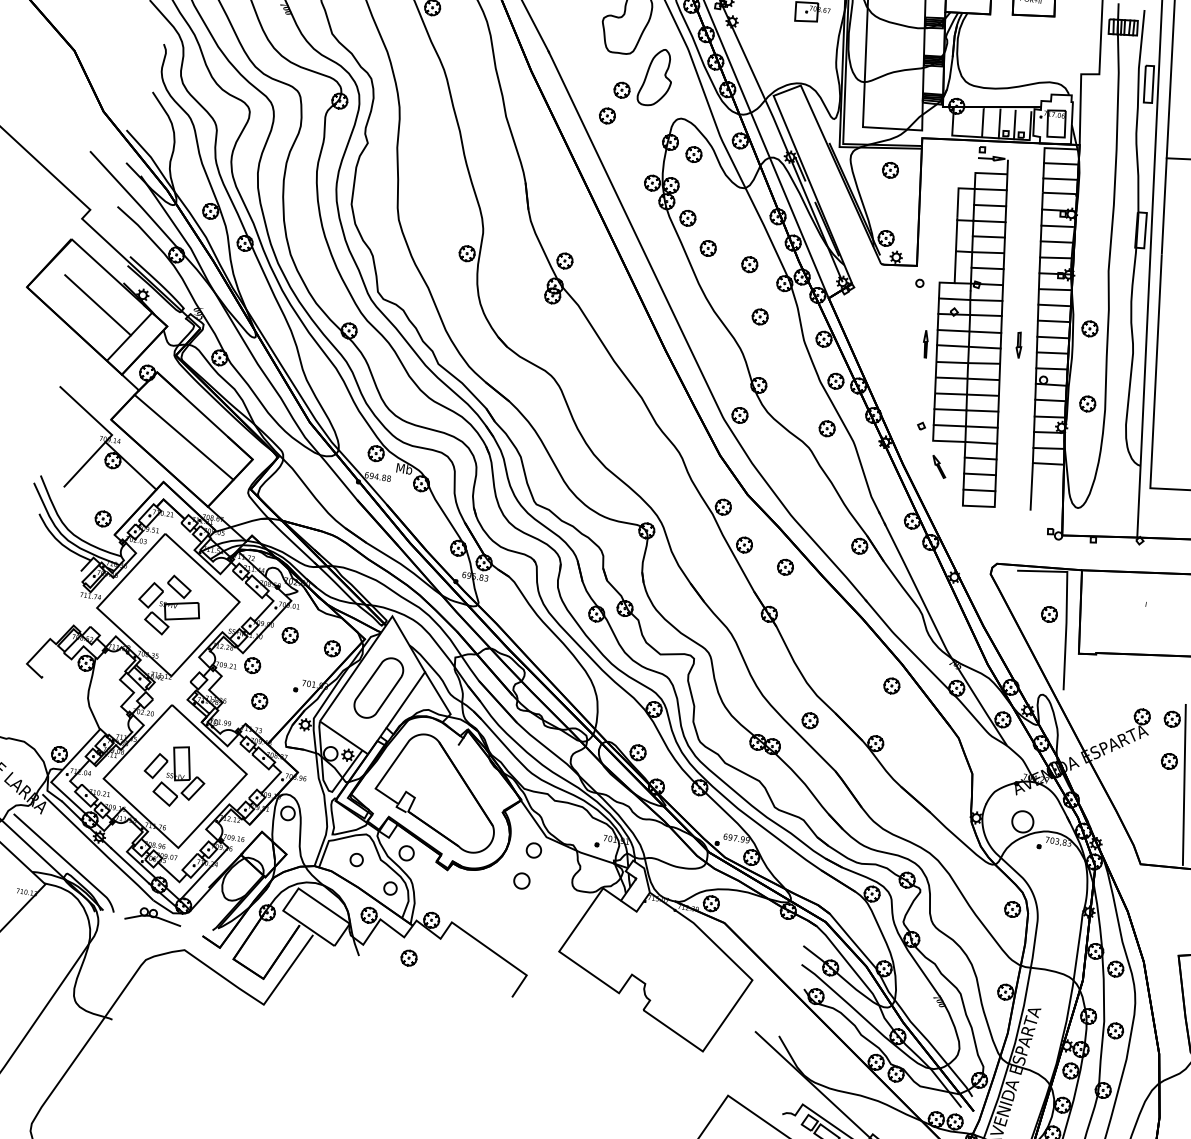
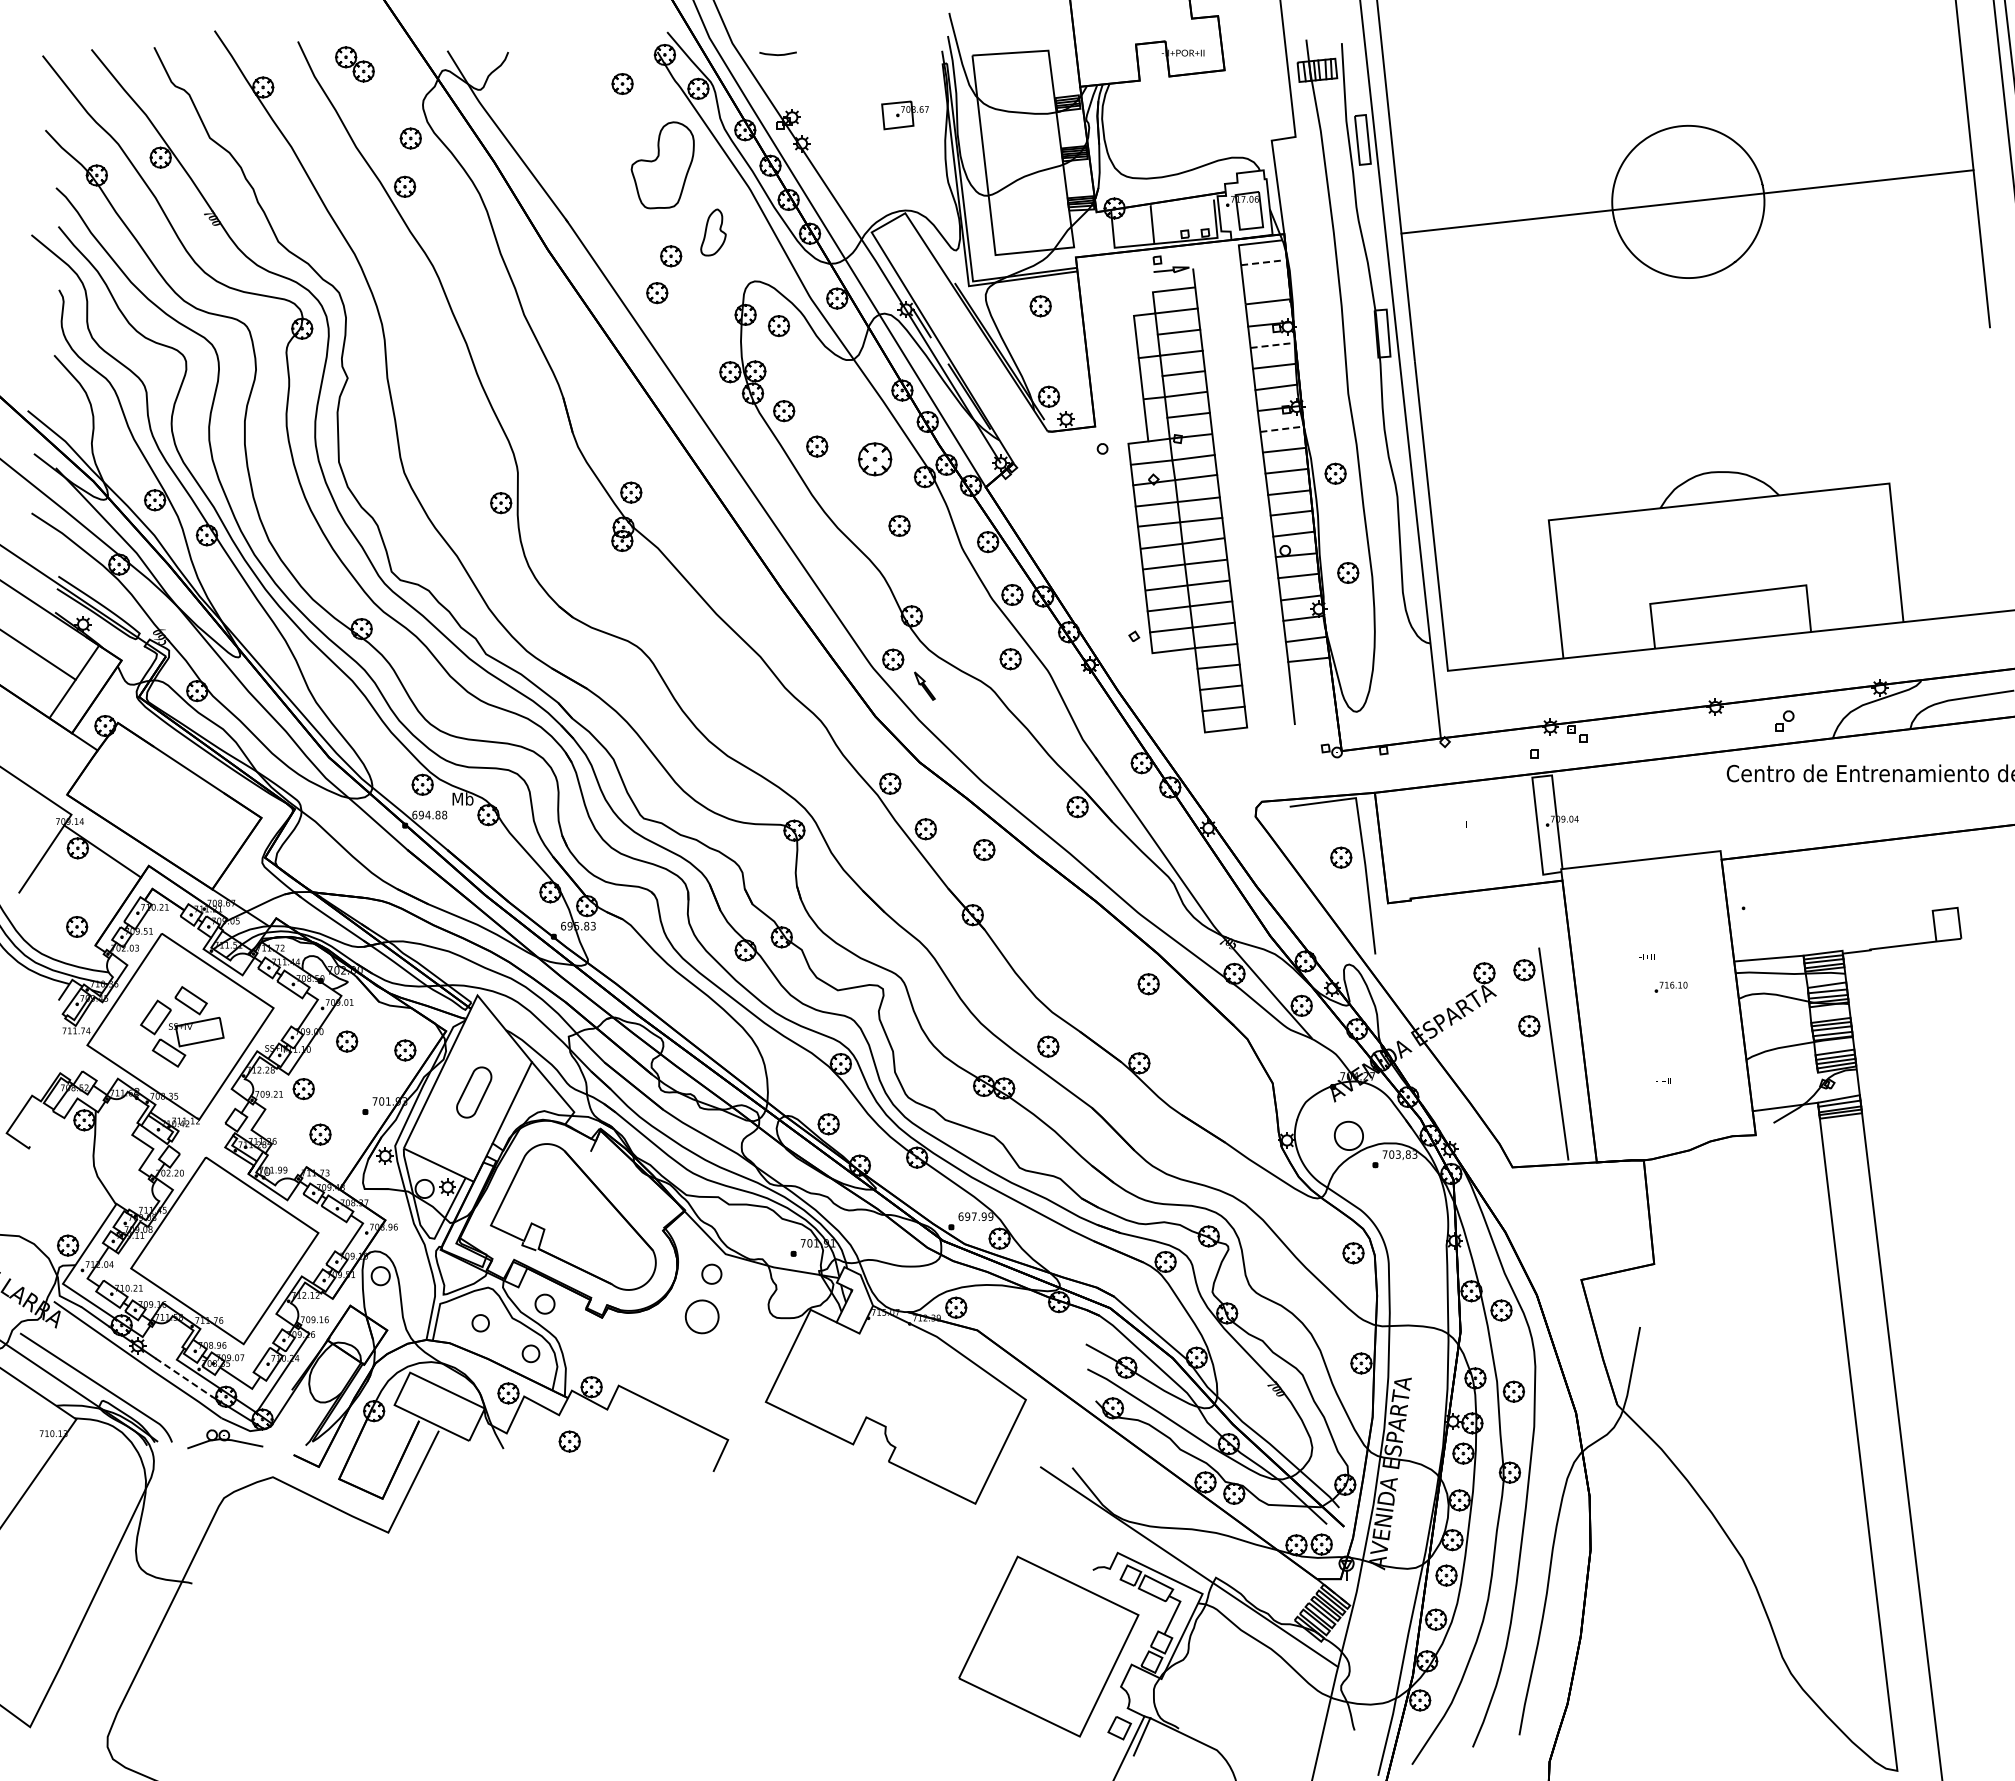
part: (656, 77) -> (713, 232), size x0.6
line: (999, 123) -> (1174, 222), removed
line: (1014, 124) -> (1194, 220), removed
line: (1060, 163) -> (1262, 262), solid -> dashed
line: (1060, 178) -> (1265, 282), removed
line: (1057, 226) -> (1271, 345), solid -> dashed
part: (749, 264) -> (874, 459), size x1.6
line: (1054, 289) -> (1281, 429), solid -> dashed
part: (925, 344) -> (1122, 527), removed
part: (1018, 344) -> (1245, 509), removed
line: (184, 437) -> (166, 802), removed
part: (939, 466) -> (924, 685), moved
part: (378, 687) -> (473, 1092), size x0.6
part: (174, 775) -> (223, 1249), removed
line: (130, 865) -> (184, 1377), solid -> dashed
part: (522, 880) -> (702, 1316), size x1.6

